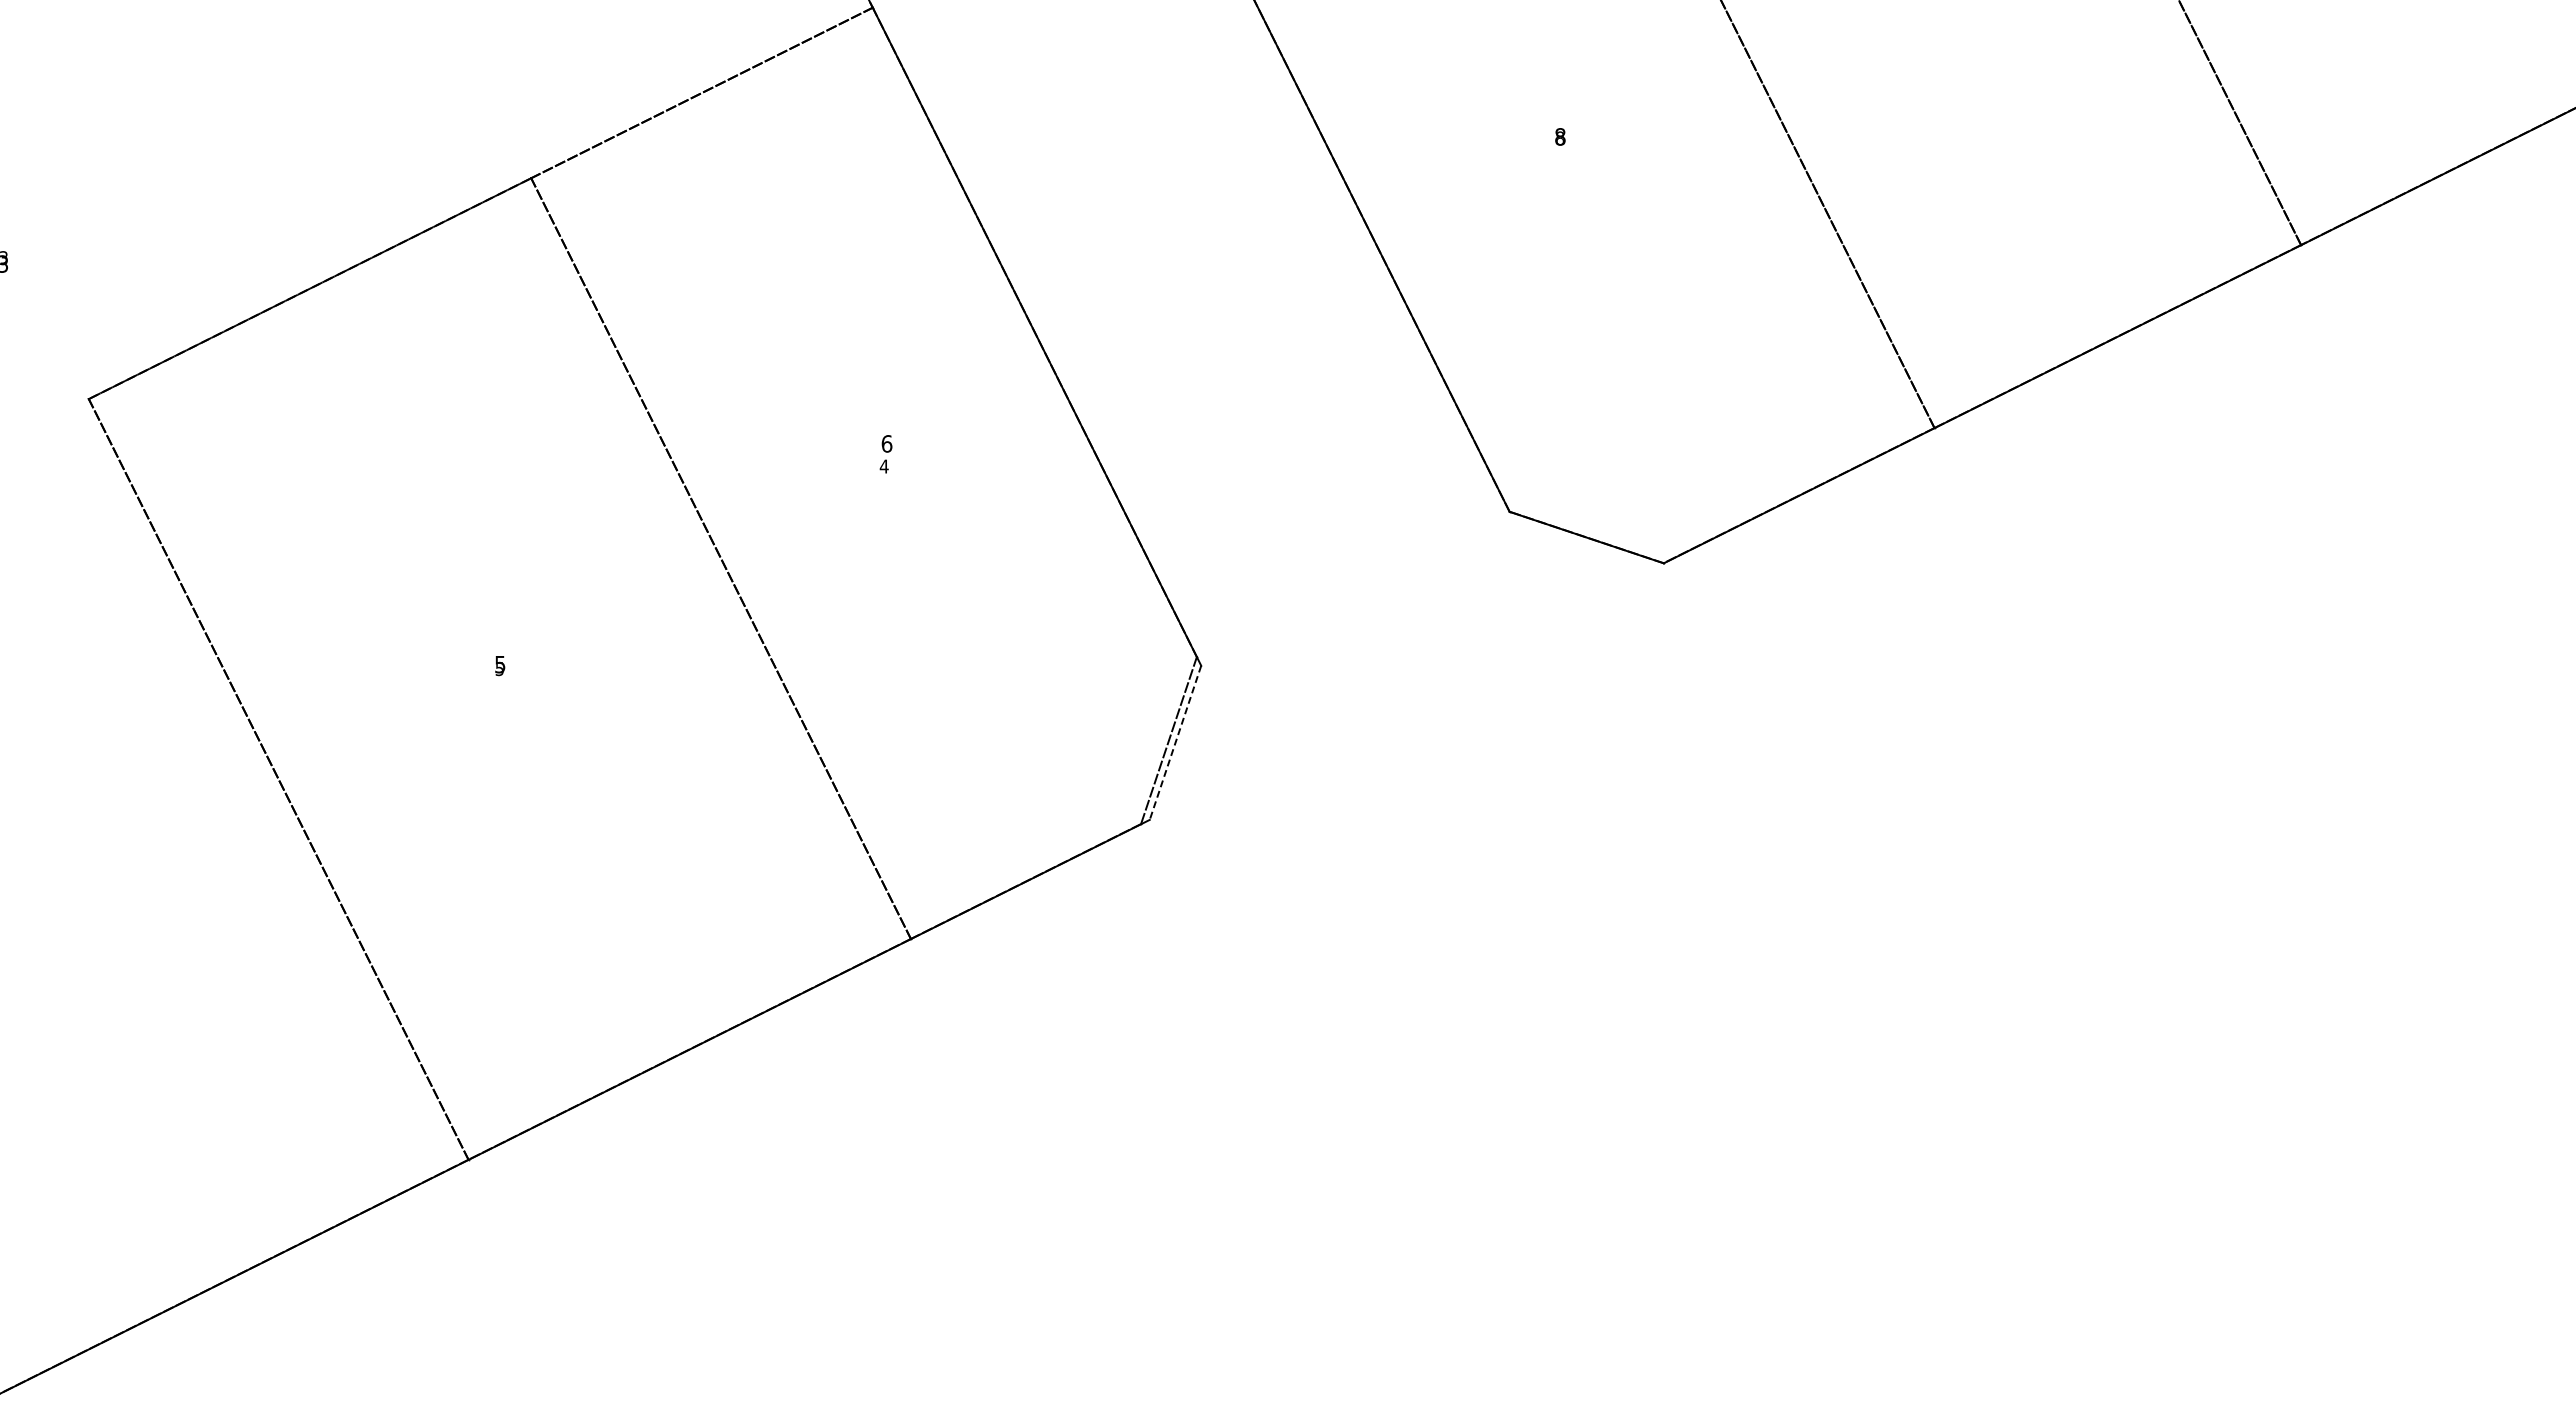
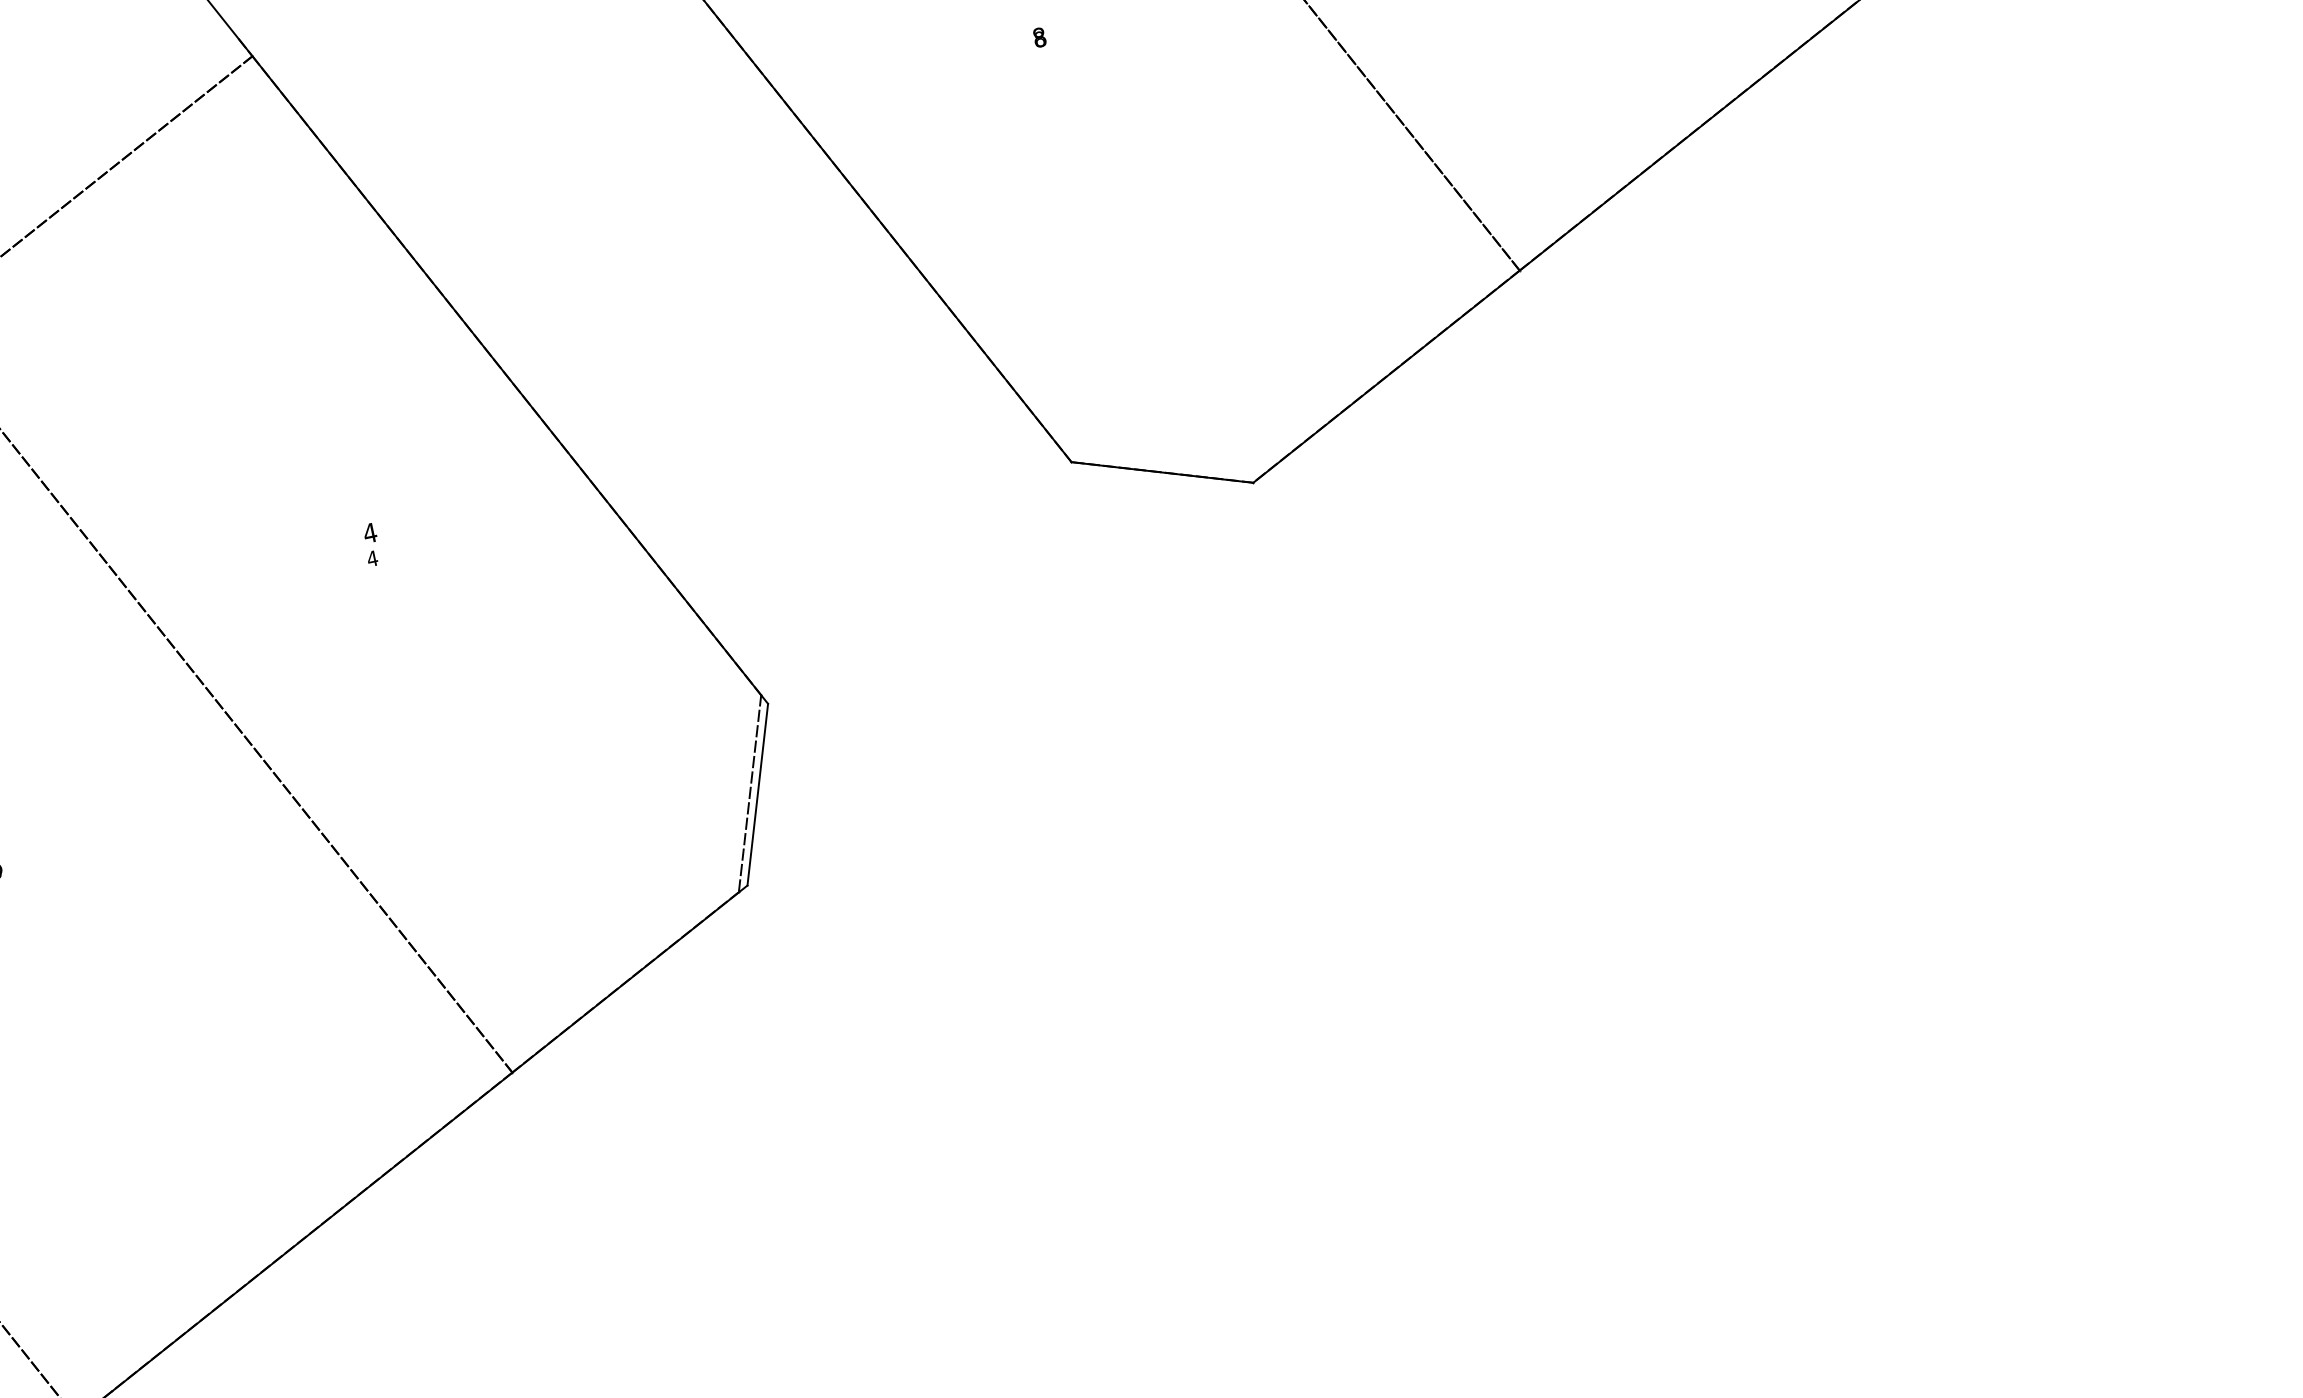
text: (886, 443) -> (369, 532), 6 -> 4
line: (1175, 743) -> (757, 795), dashed -> solid

